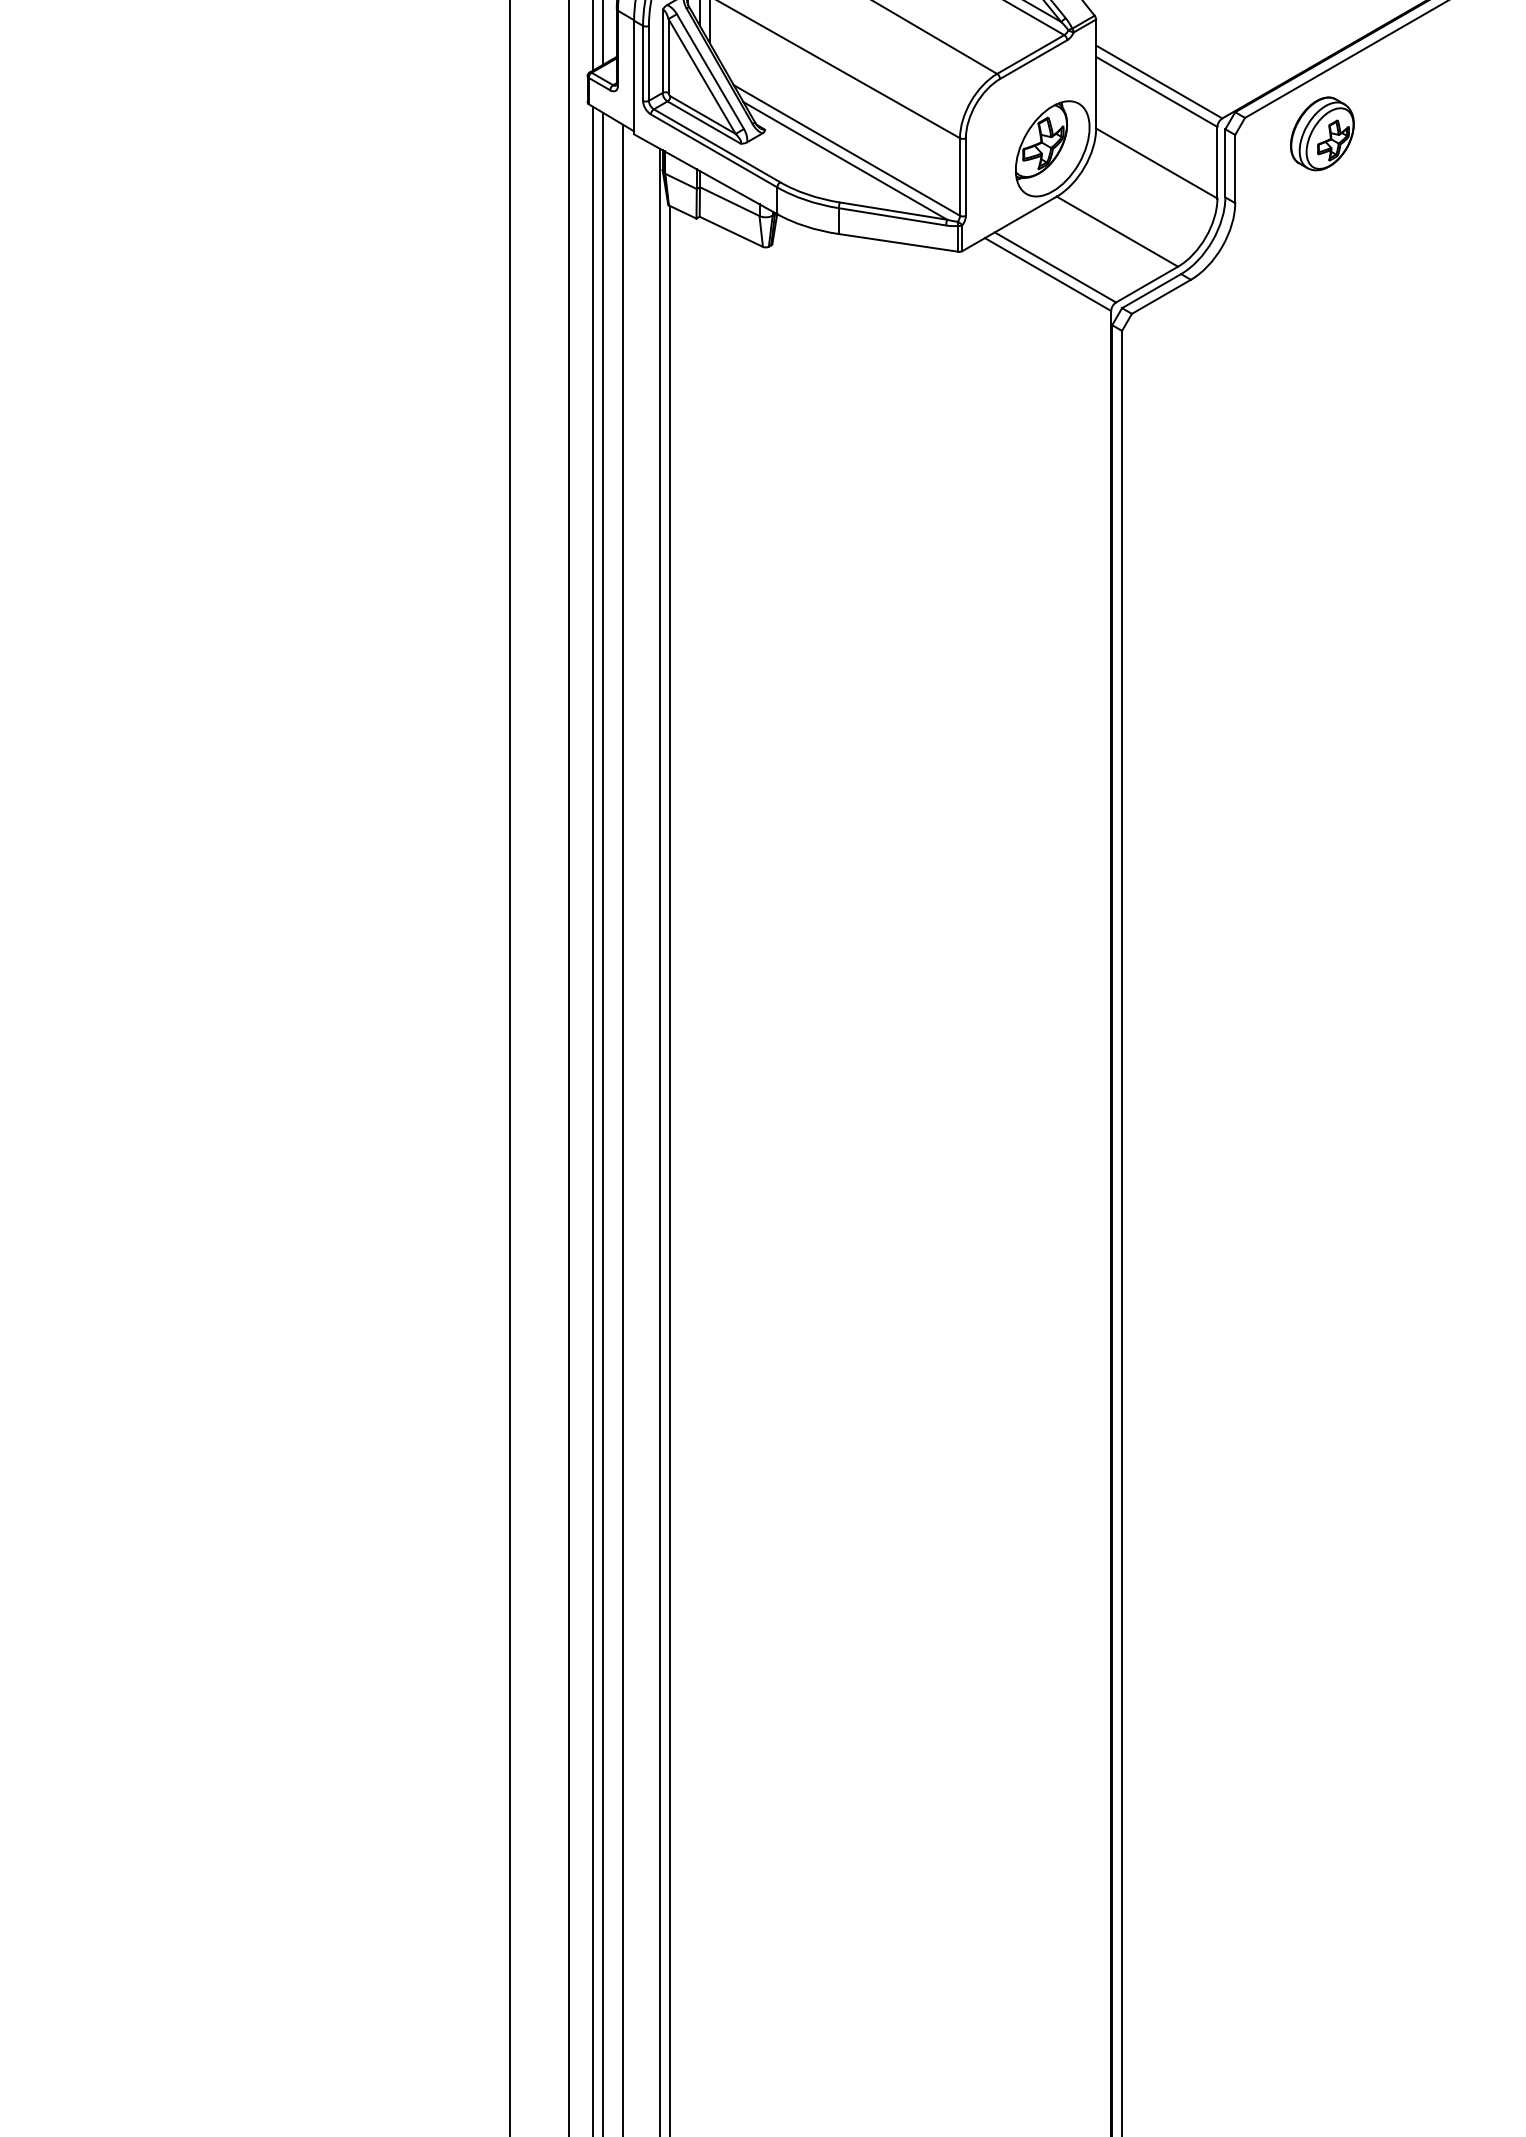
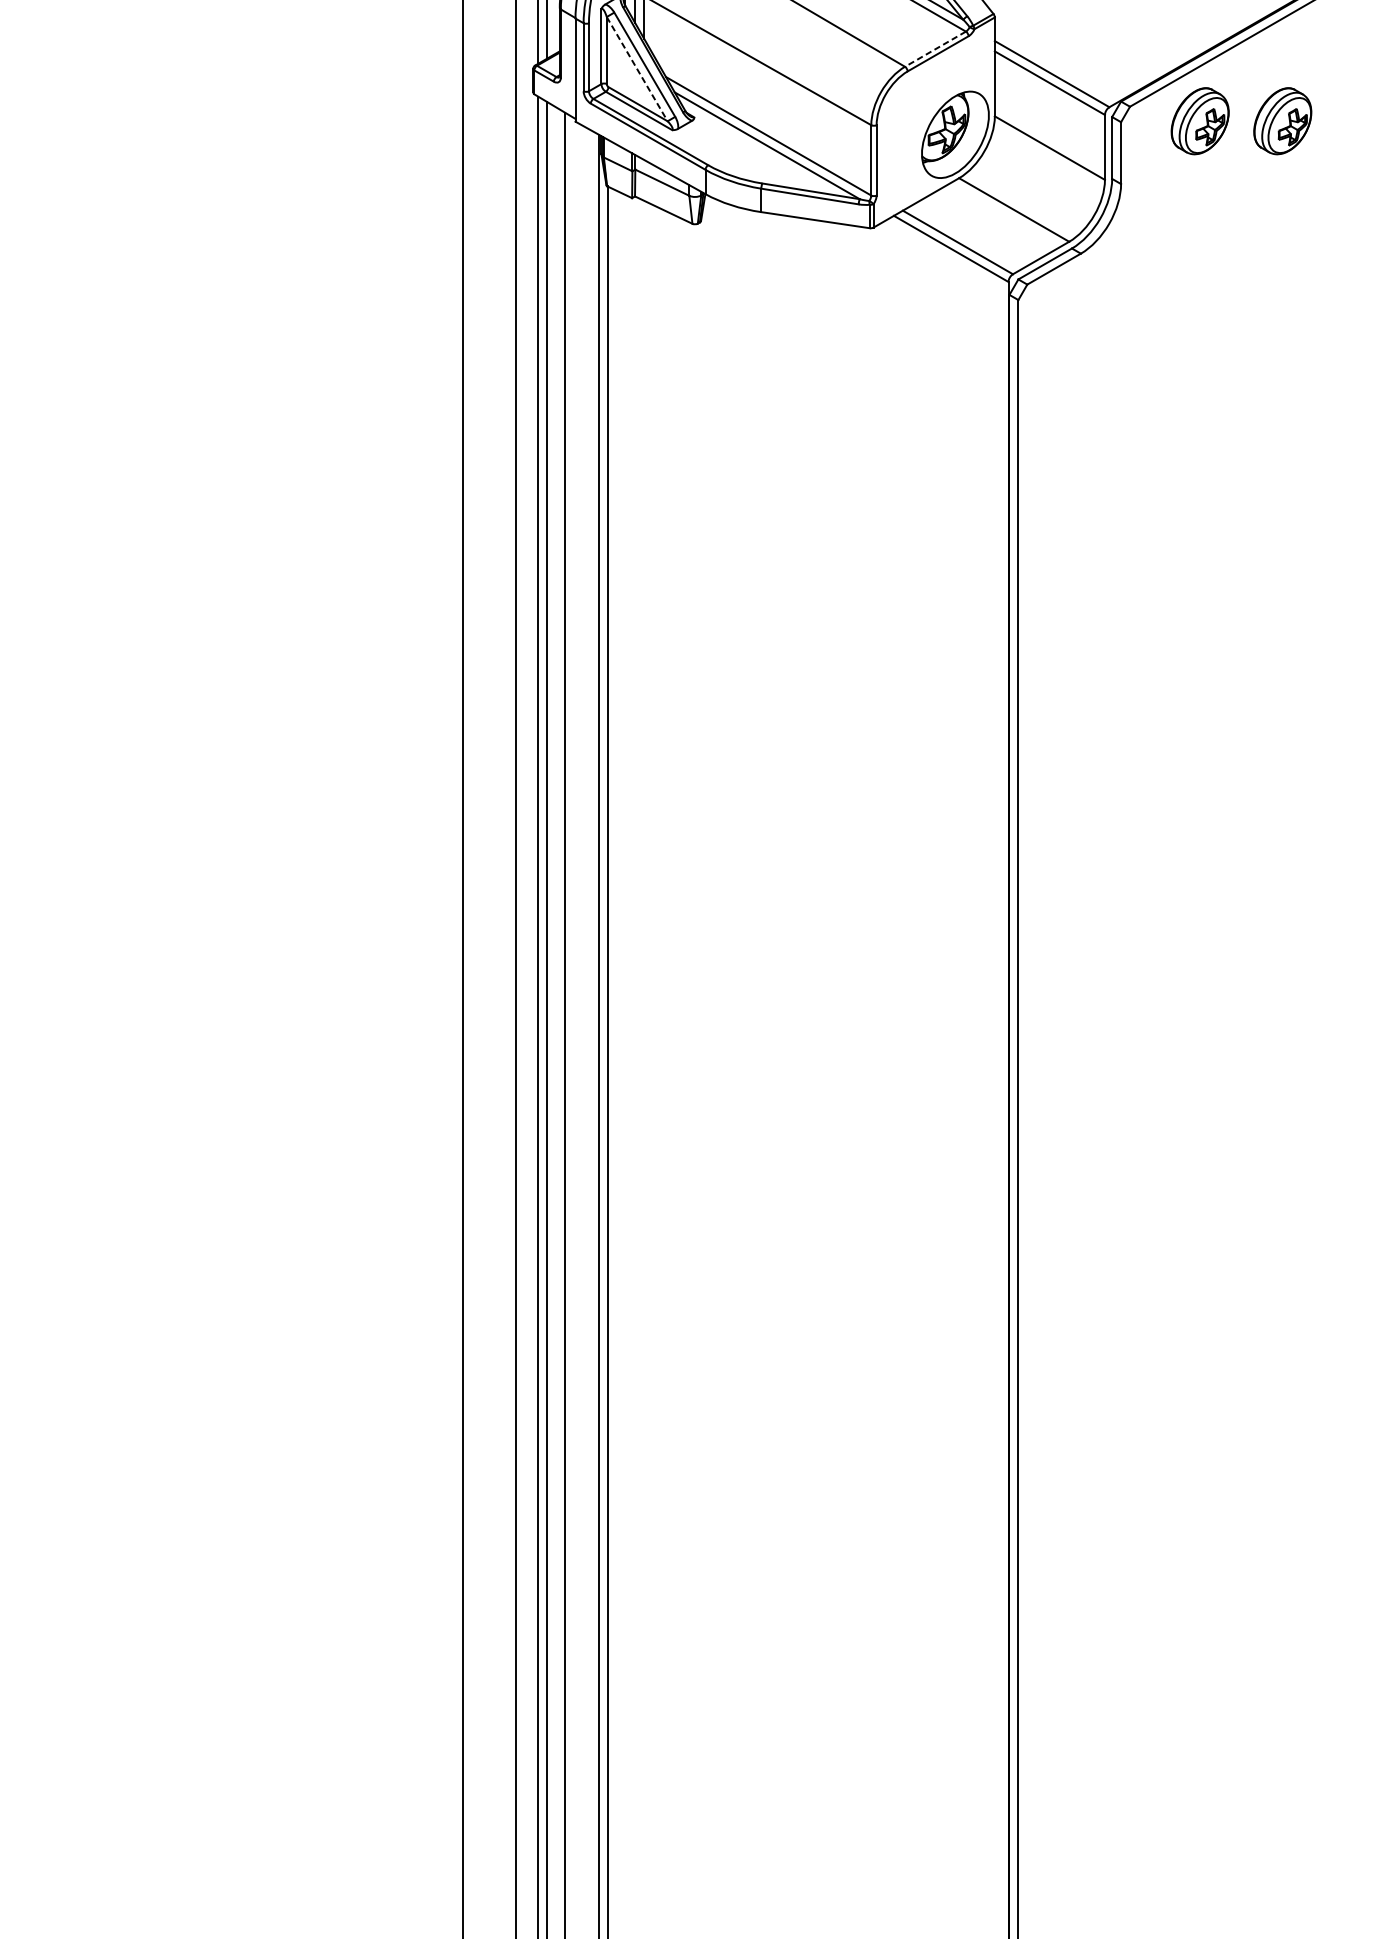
line: (1030, 54) -> (935, 49), solid -> dashed
line: (702, 76) -> (637, 69), solid -> dashed
part: (1413, 133) -> (1282, 120), added

